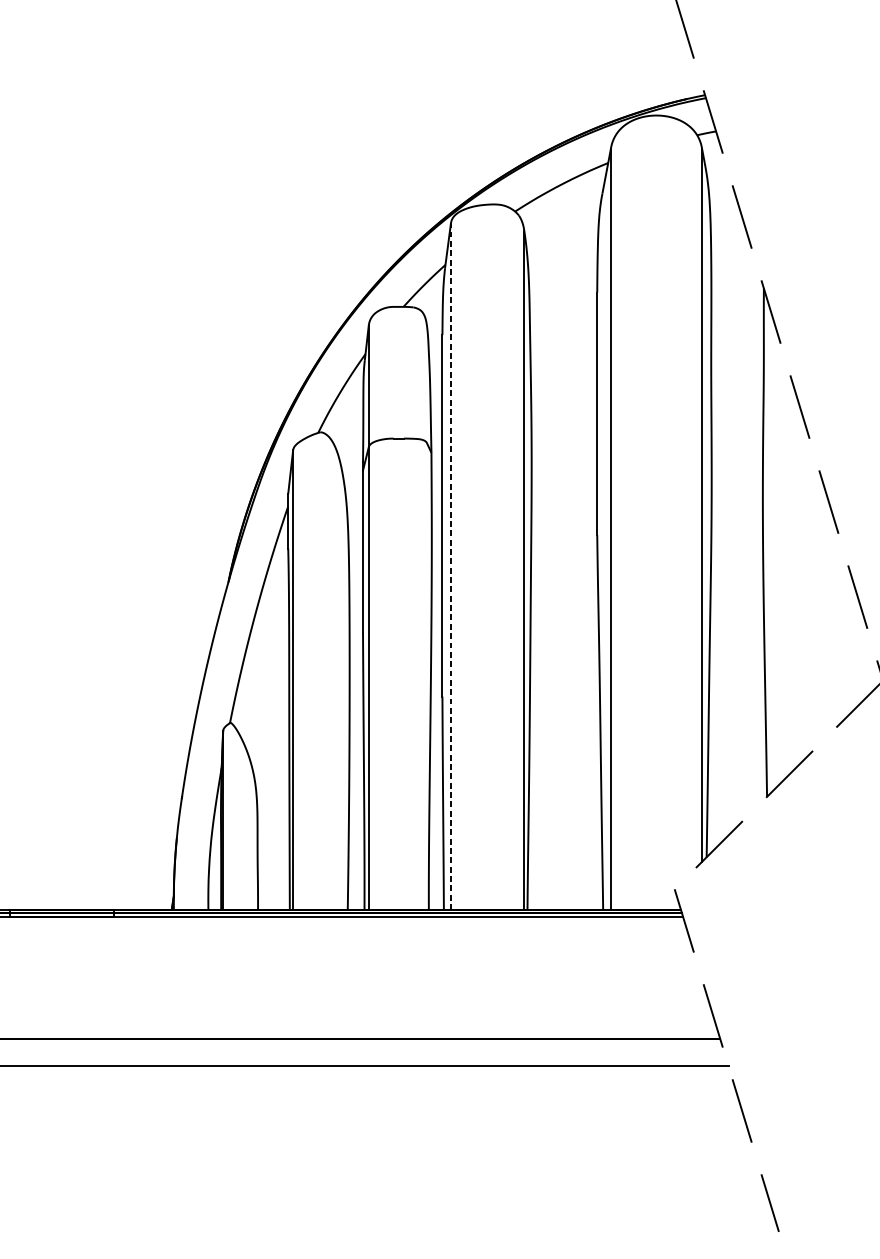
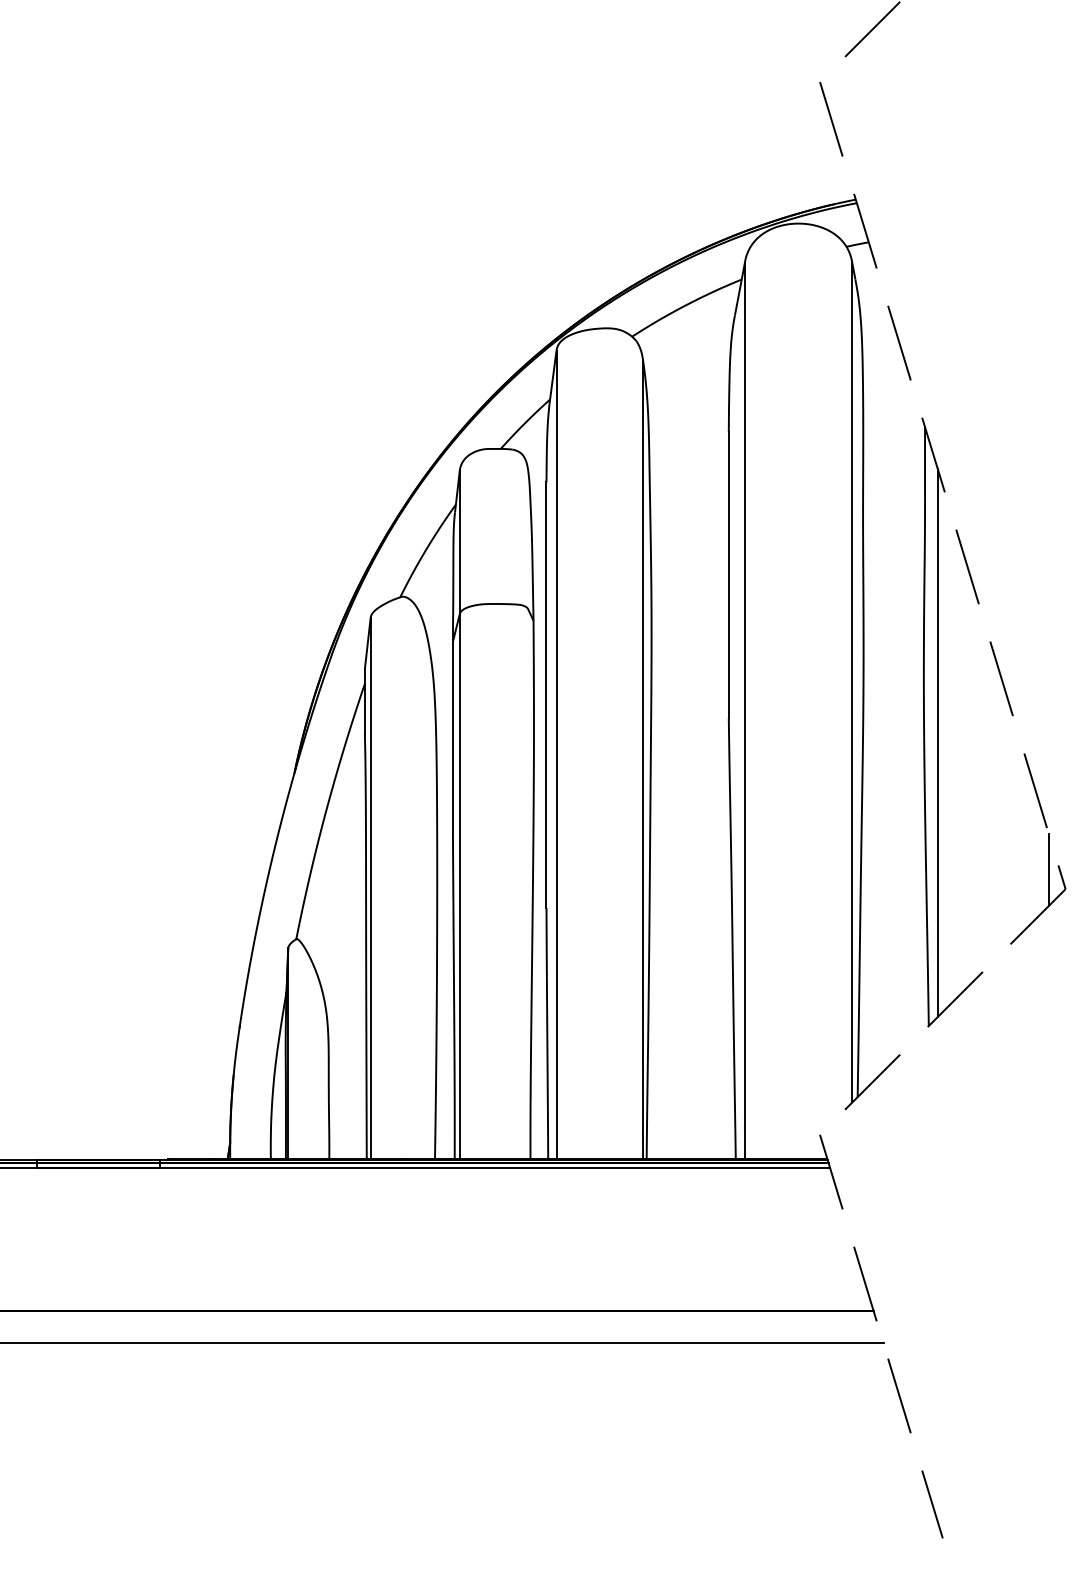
line: (774, 556) -> (937, 742), added
line: (450, 566) -> (556, 754), dashed -> solid
line: (868, 663) -> (1048, 869), added

